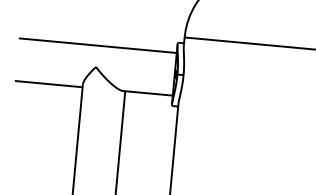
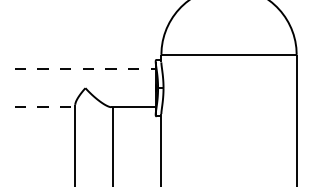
line: (98, 46) -> (85, 69), solid -> dashed
line: (49, 84) -> (45, 107), solid -> dashed

